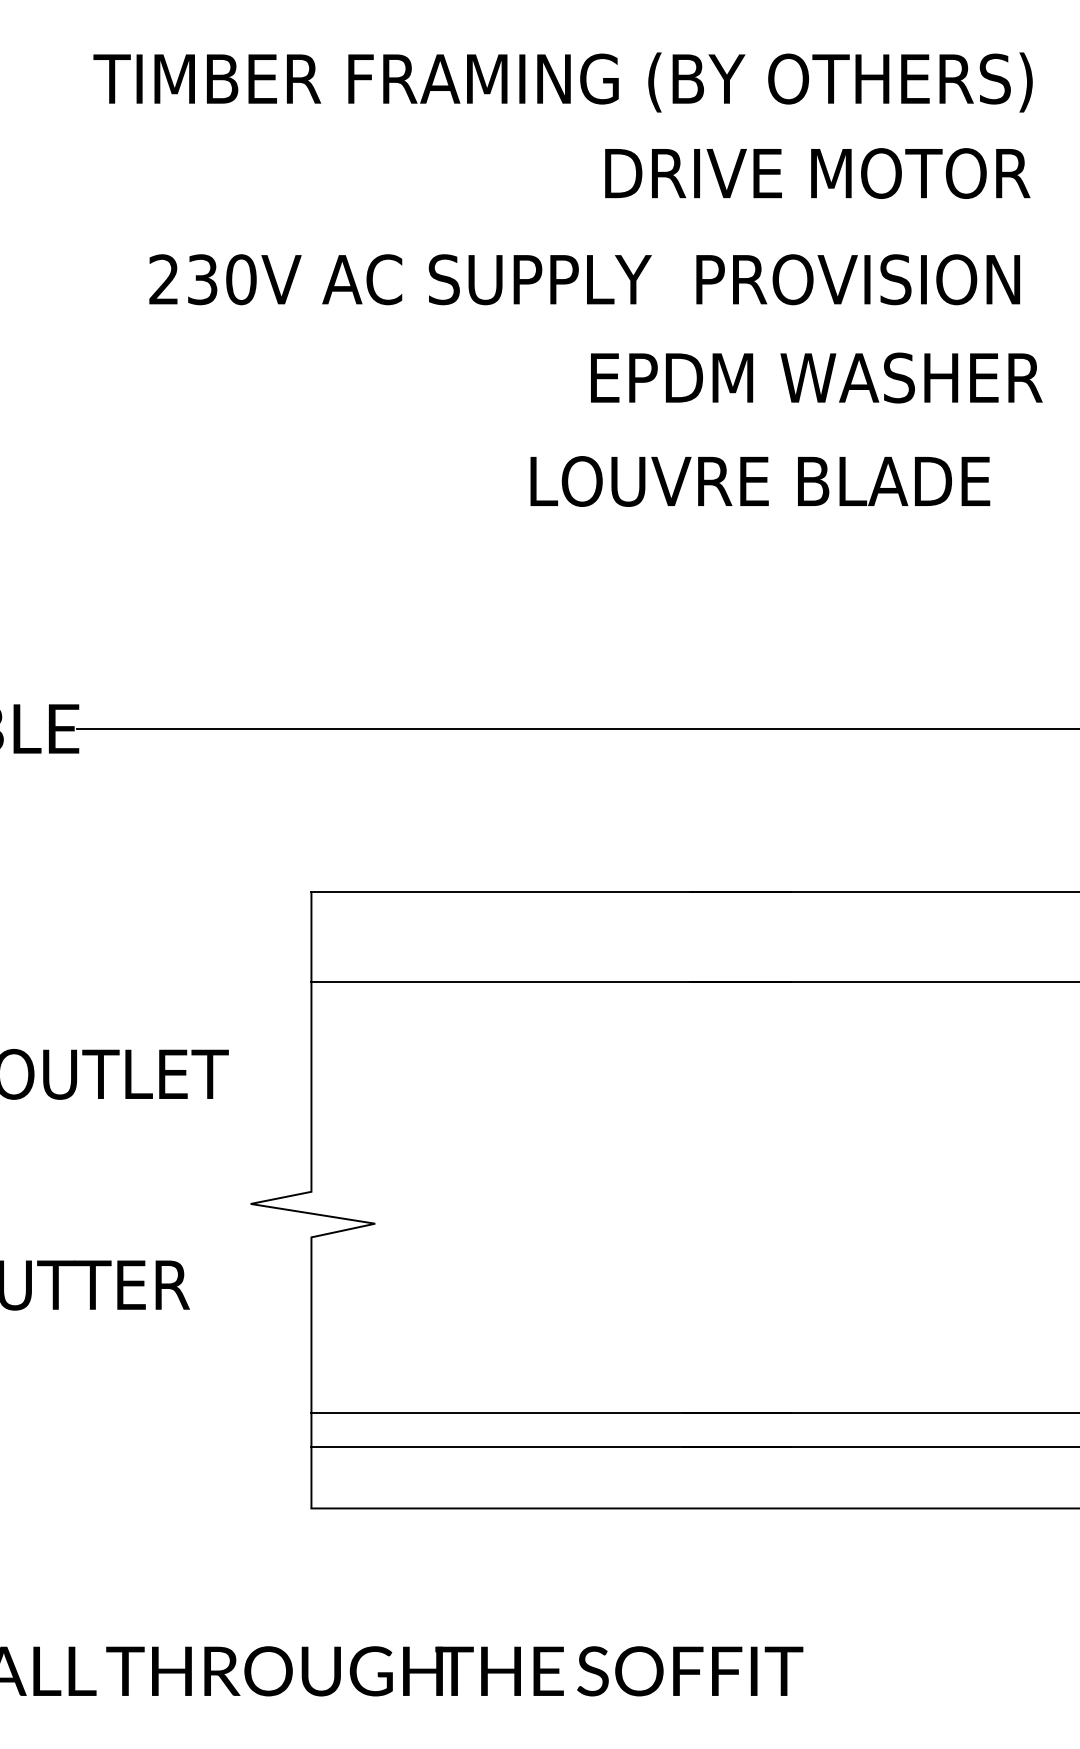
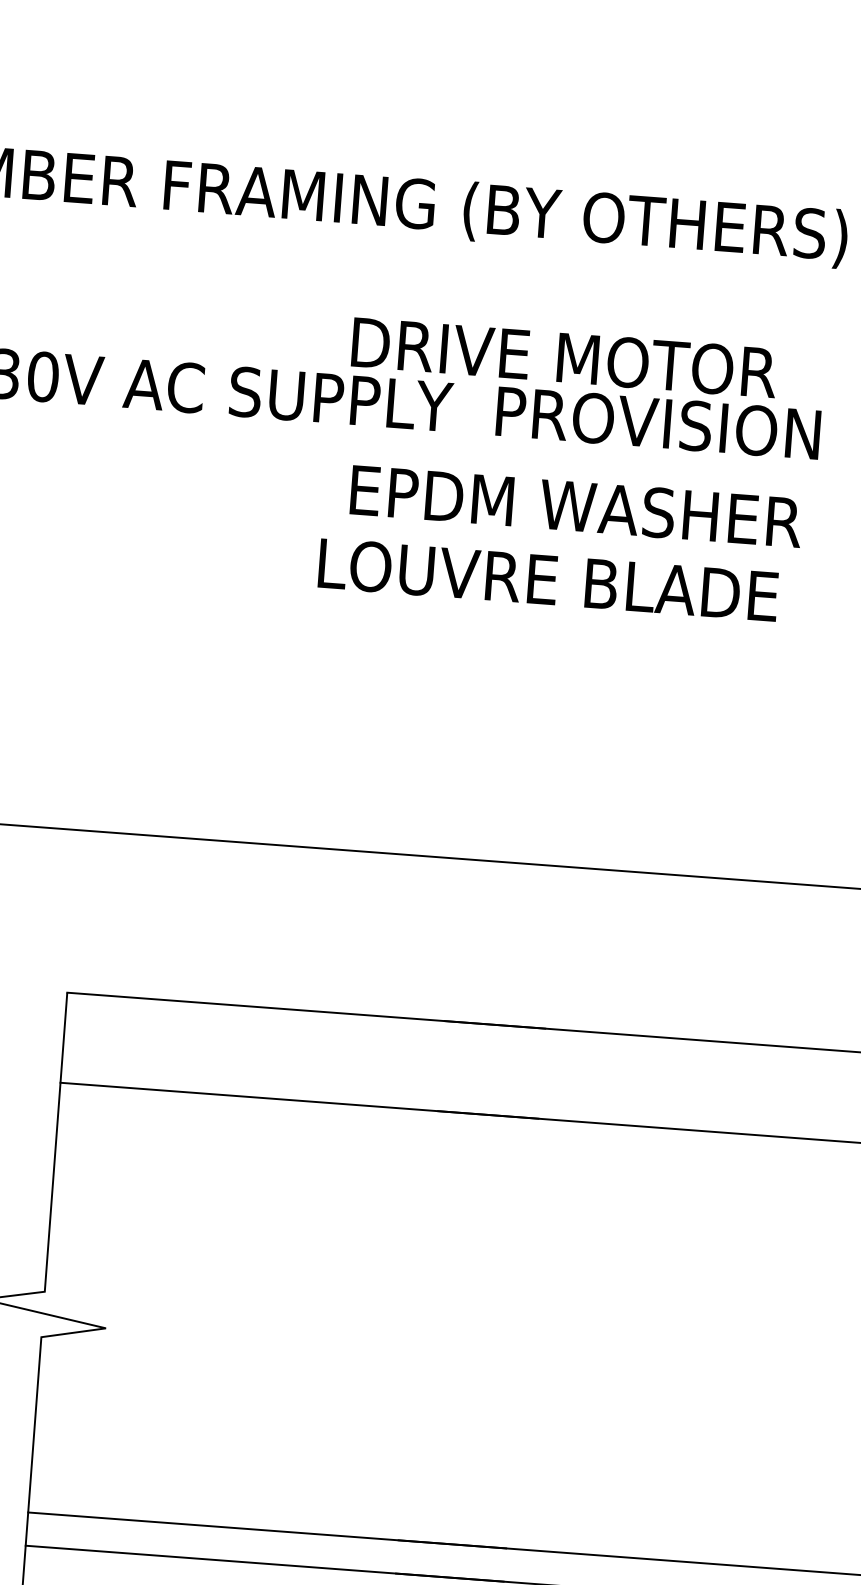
text: (817, 173) -> (564, 357), moved
text: (816, 377) -> (576, 506), moved
text: (760, 481) -> (548, 580), moved

